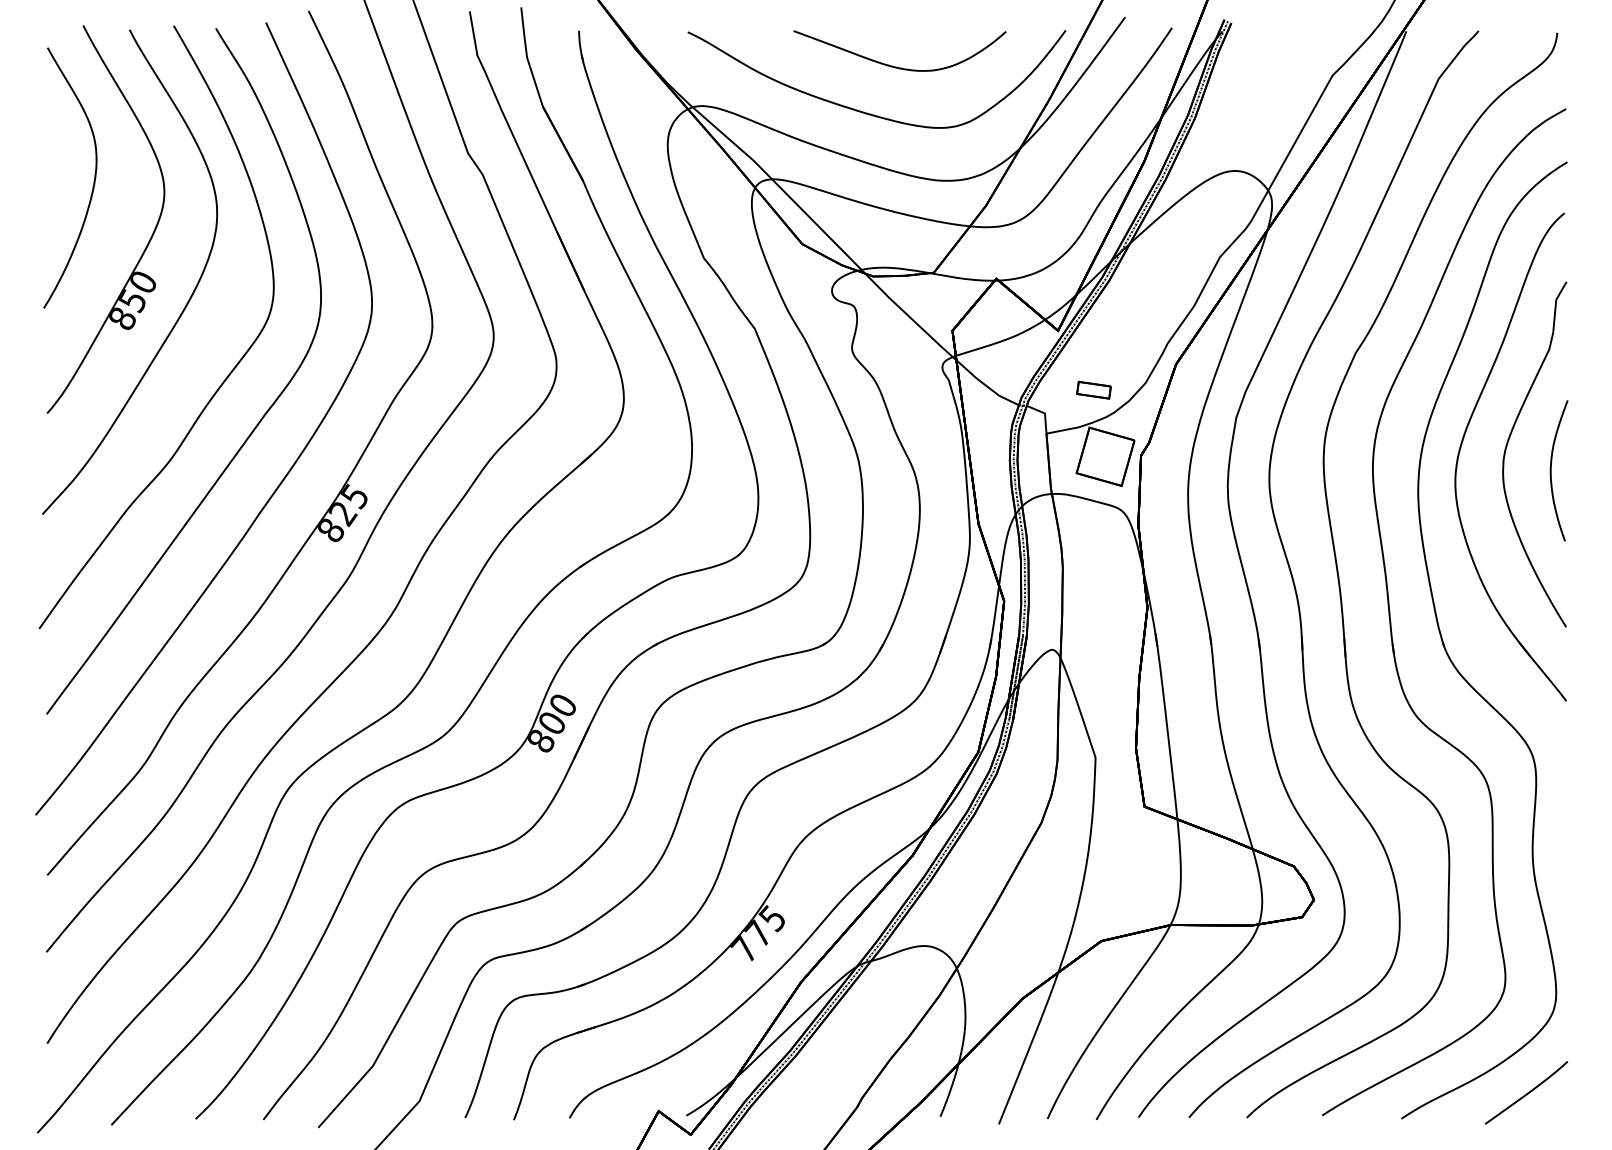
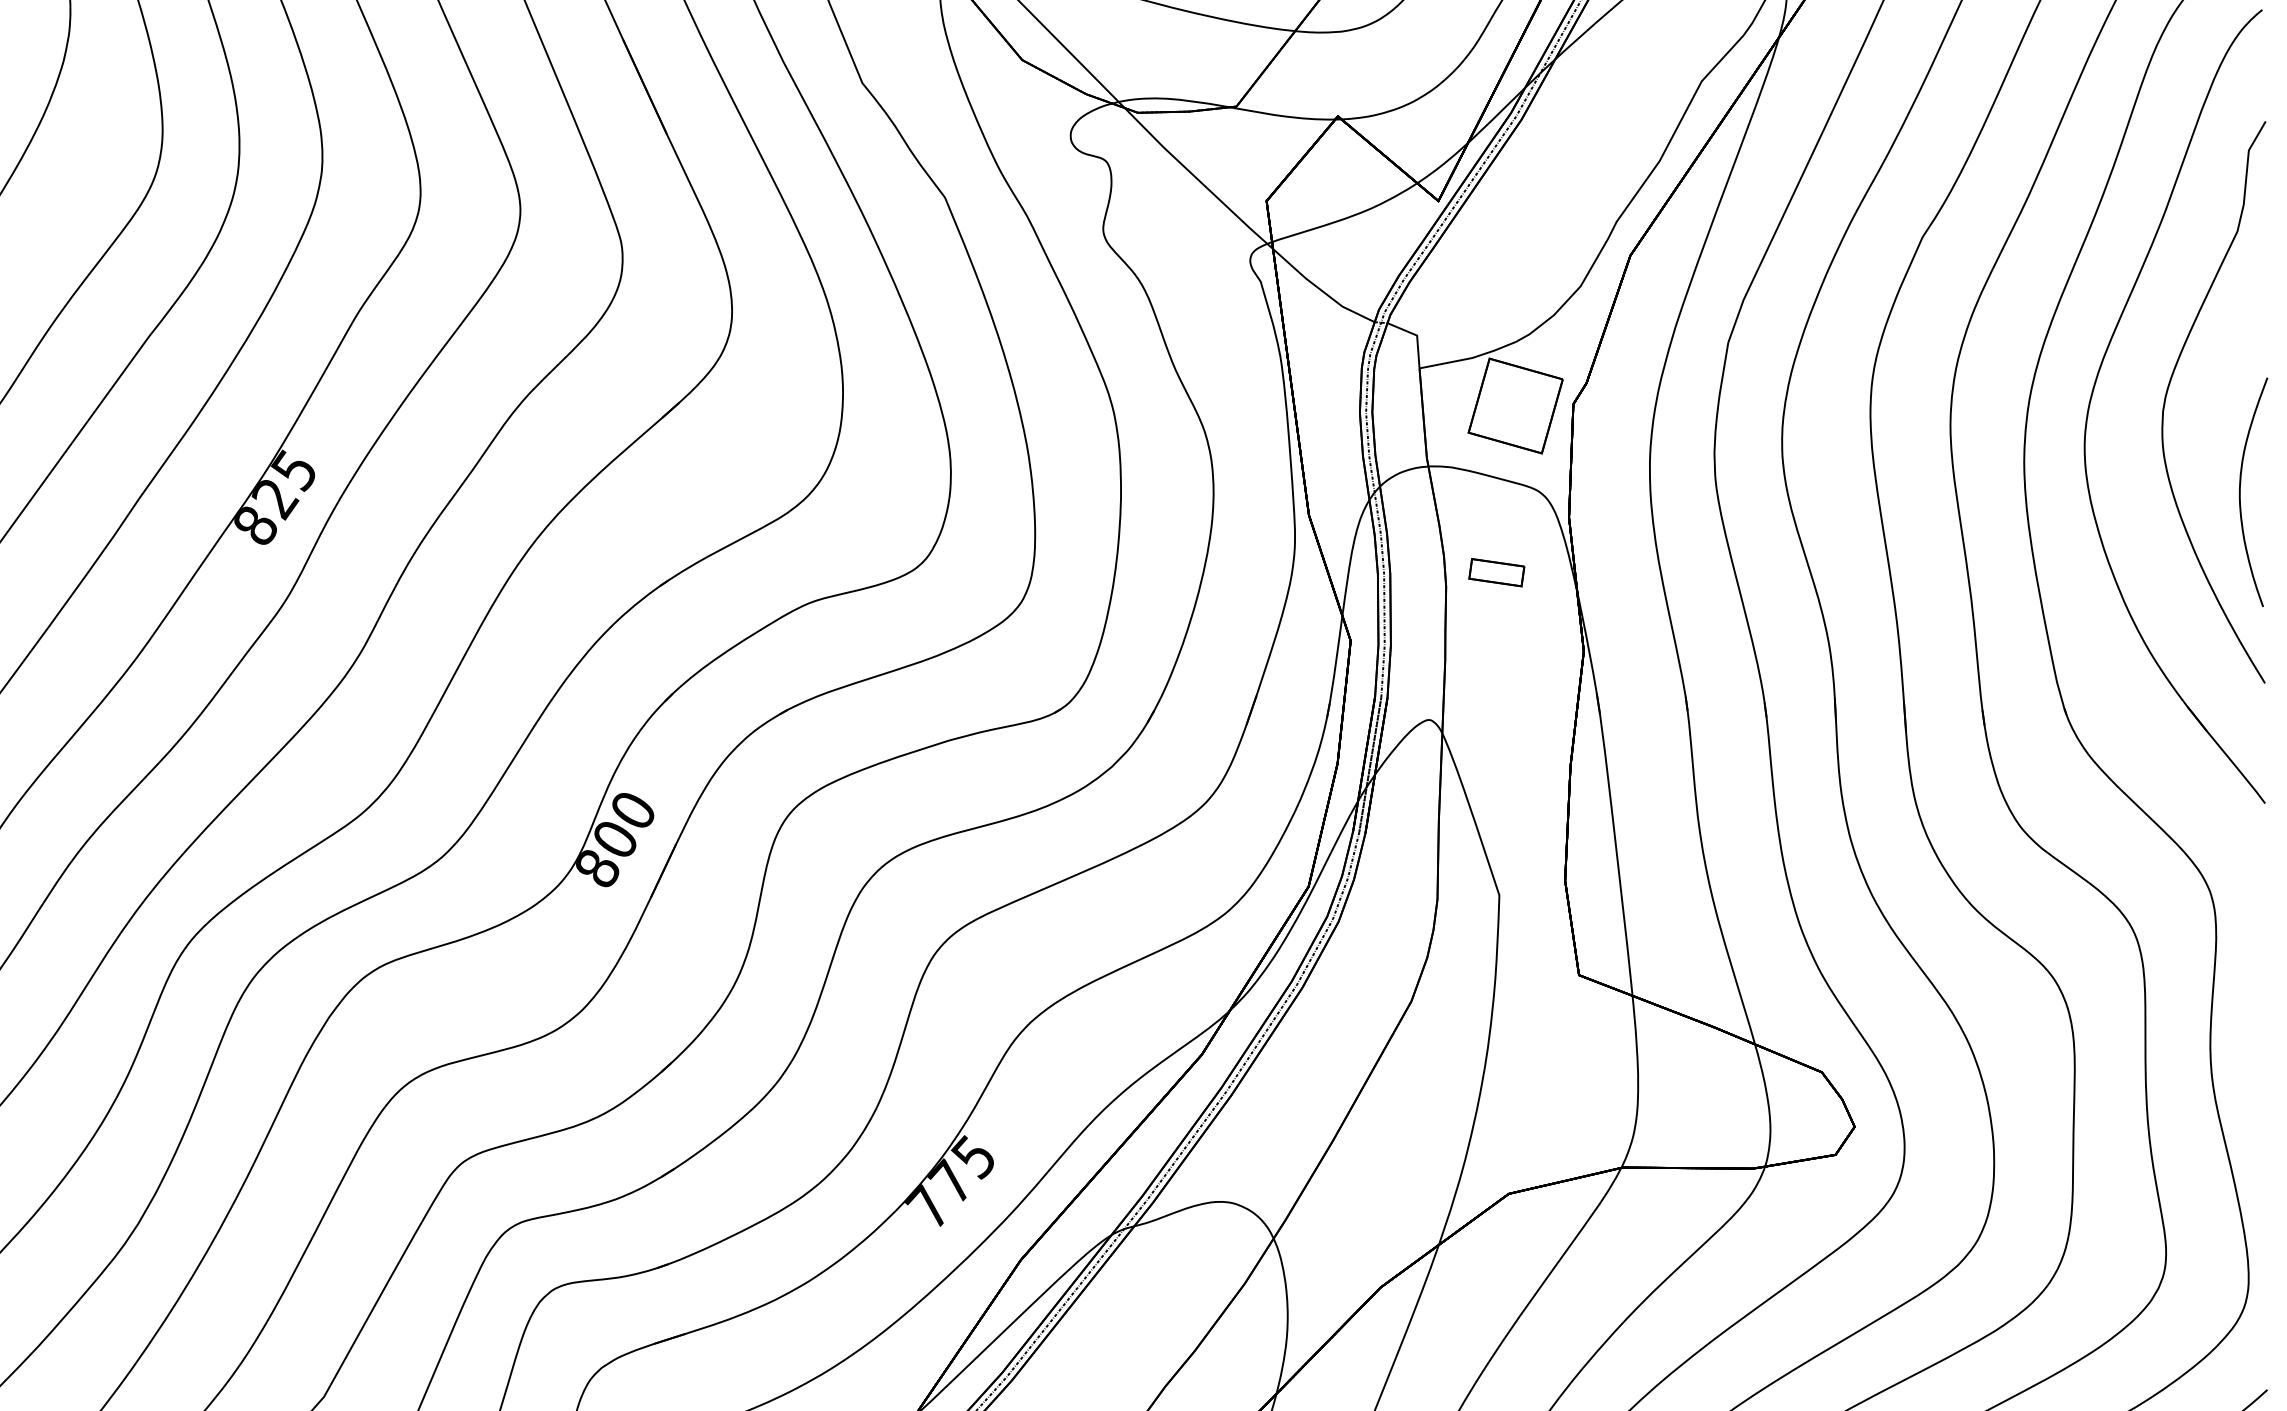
part: (1093, 389) -> (1496, 571), moved
part: (1551, 470) -> (2241, 491), moved

